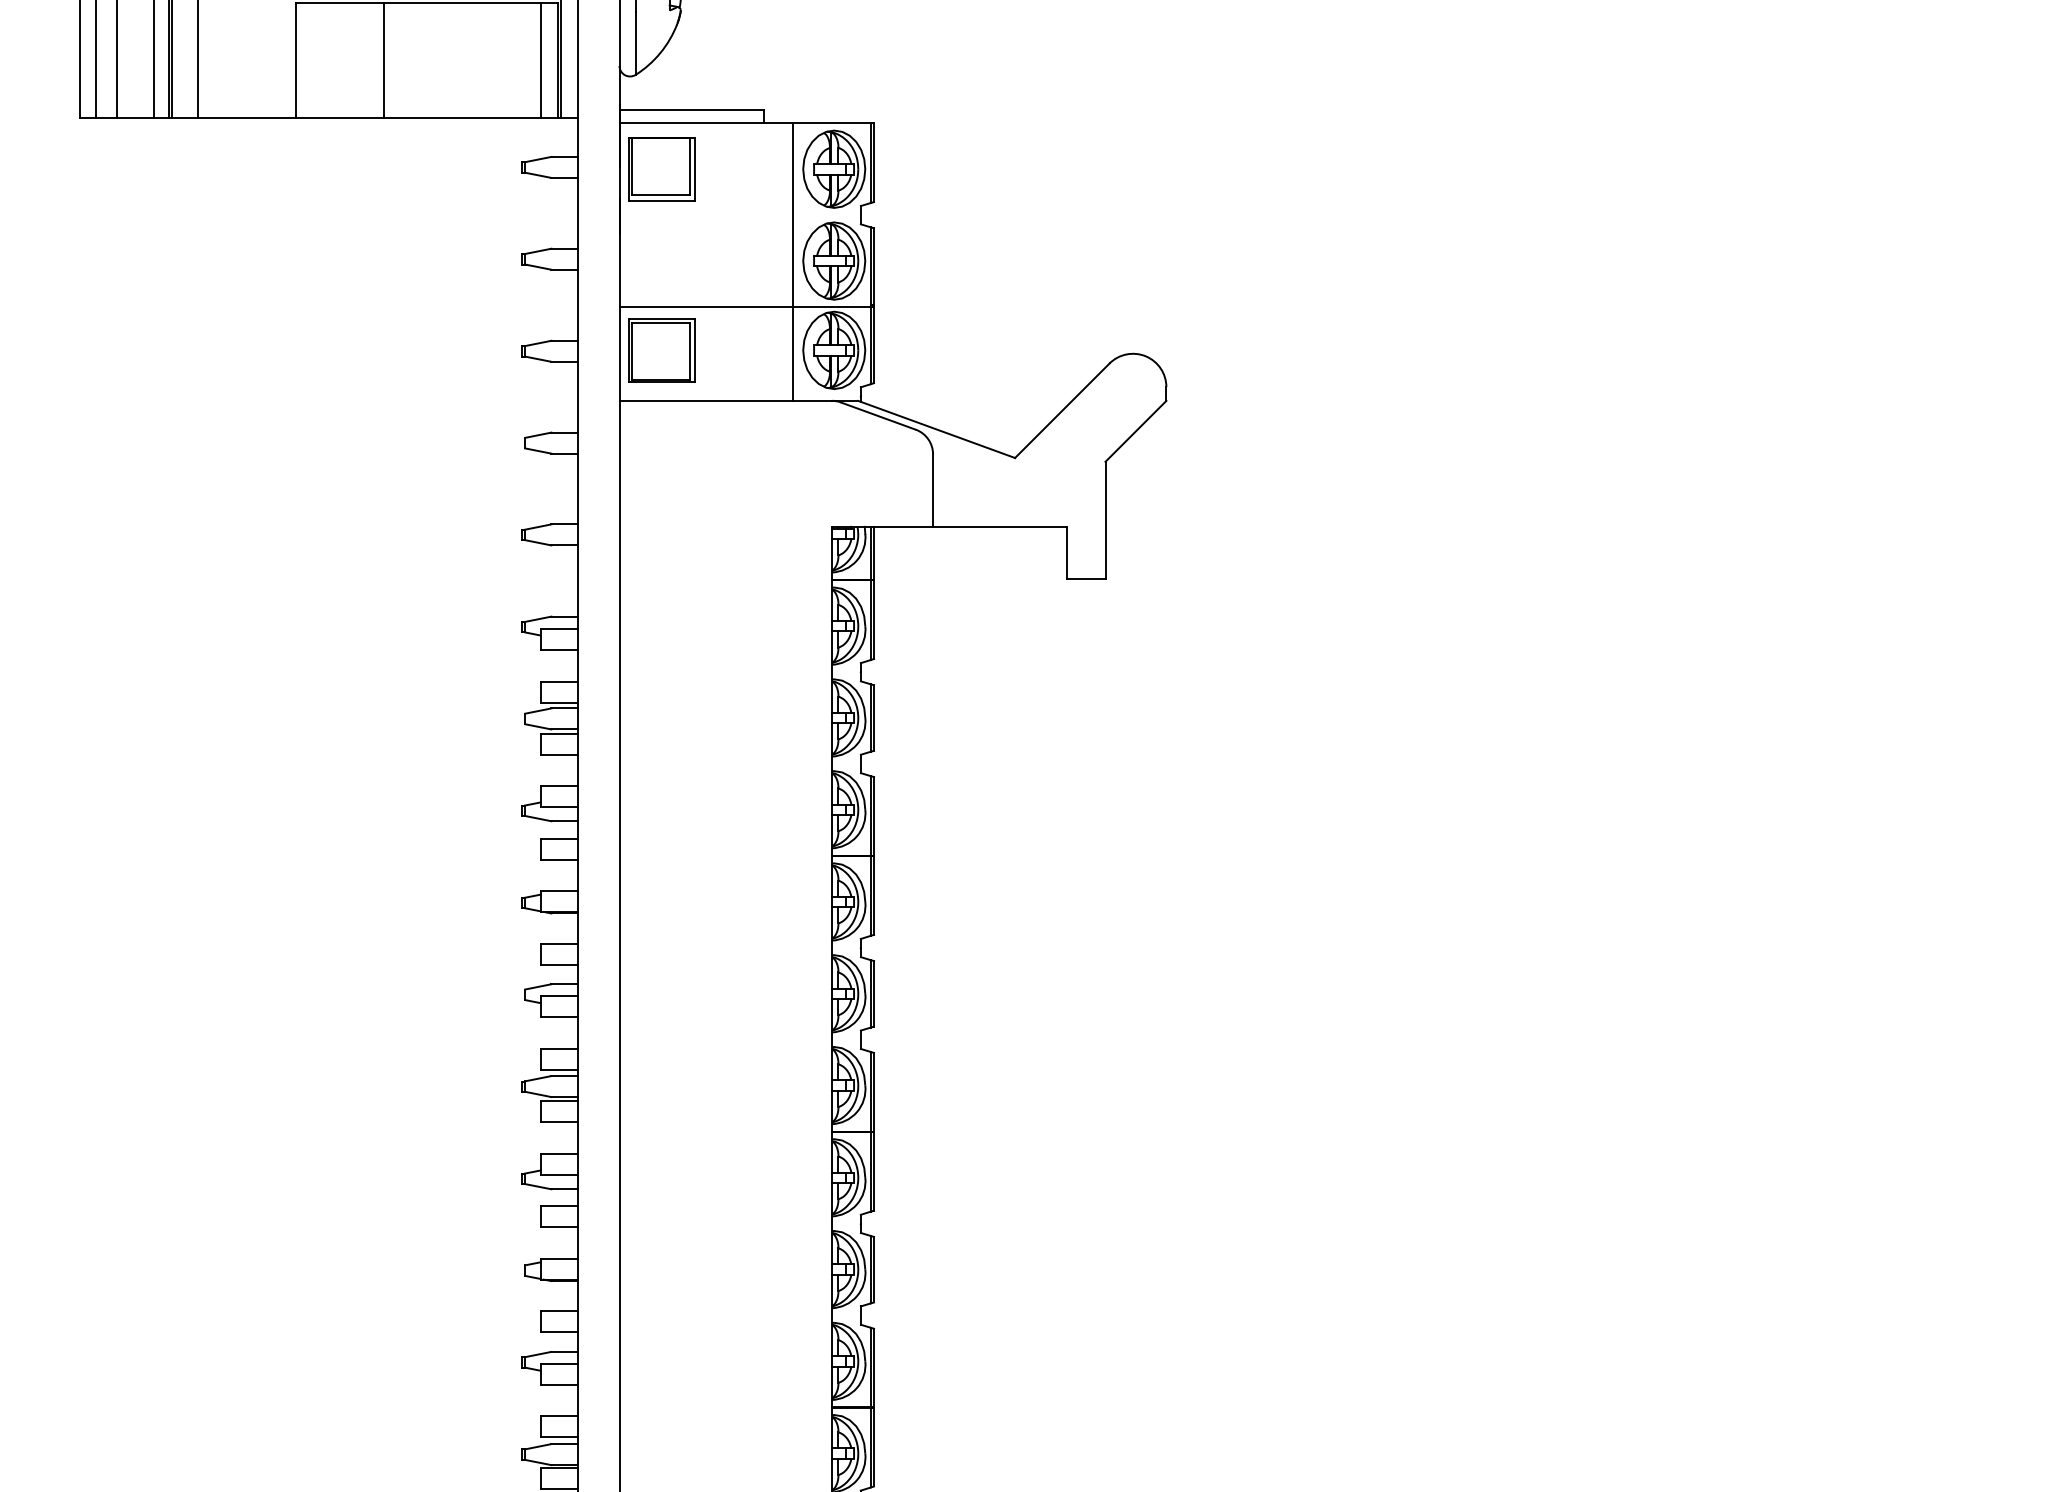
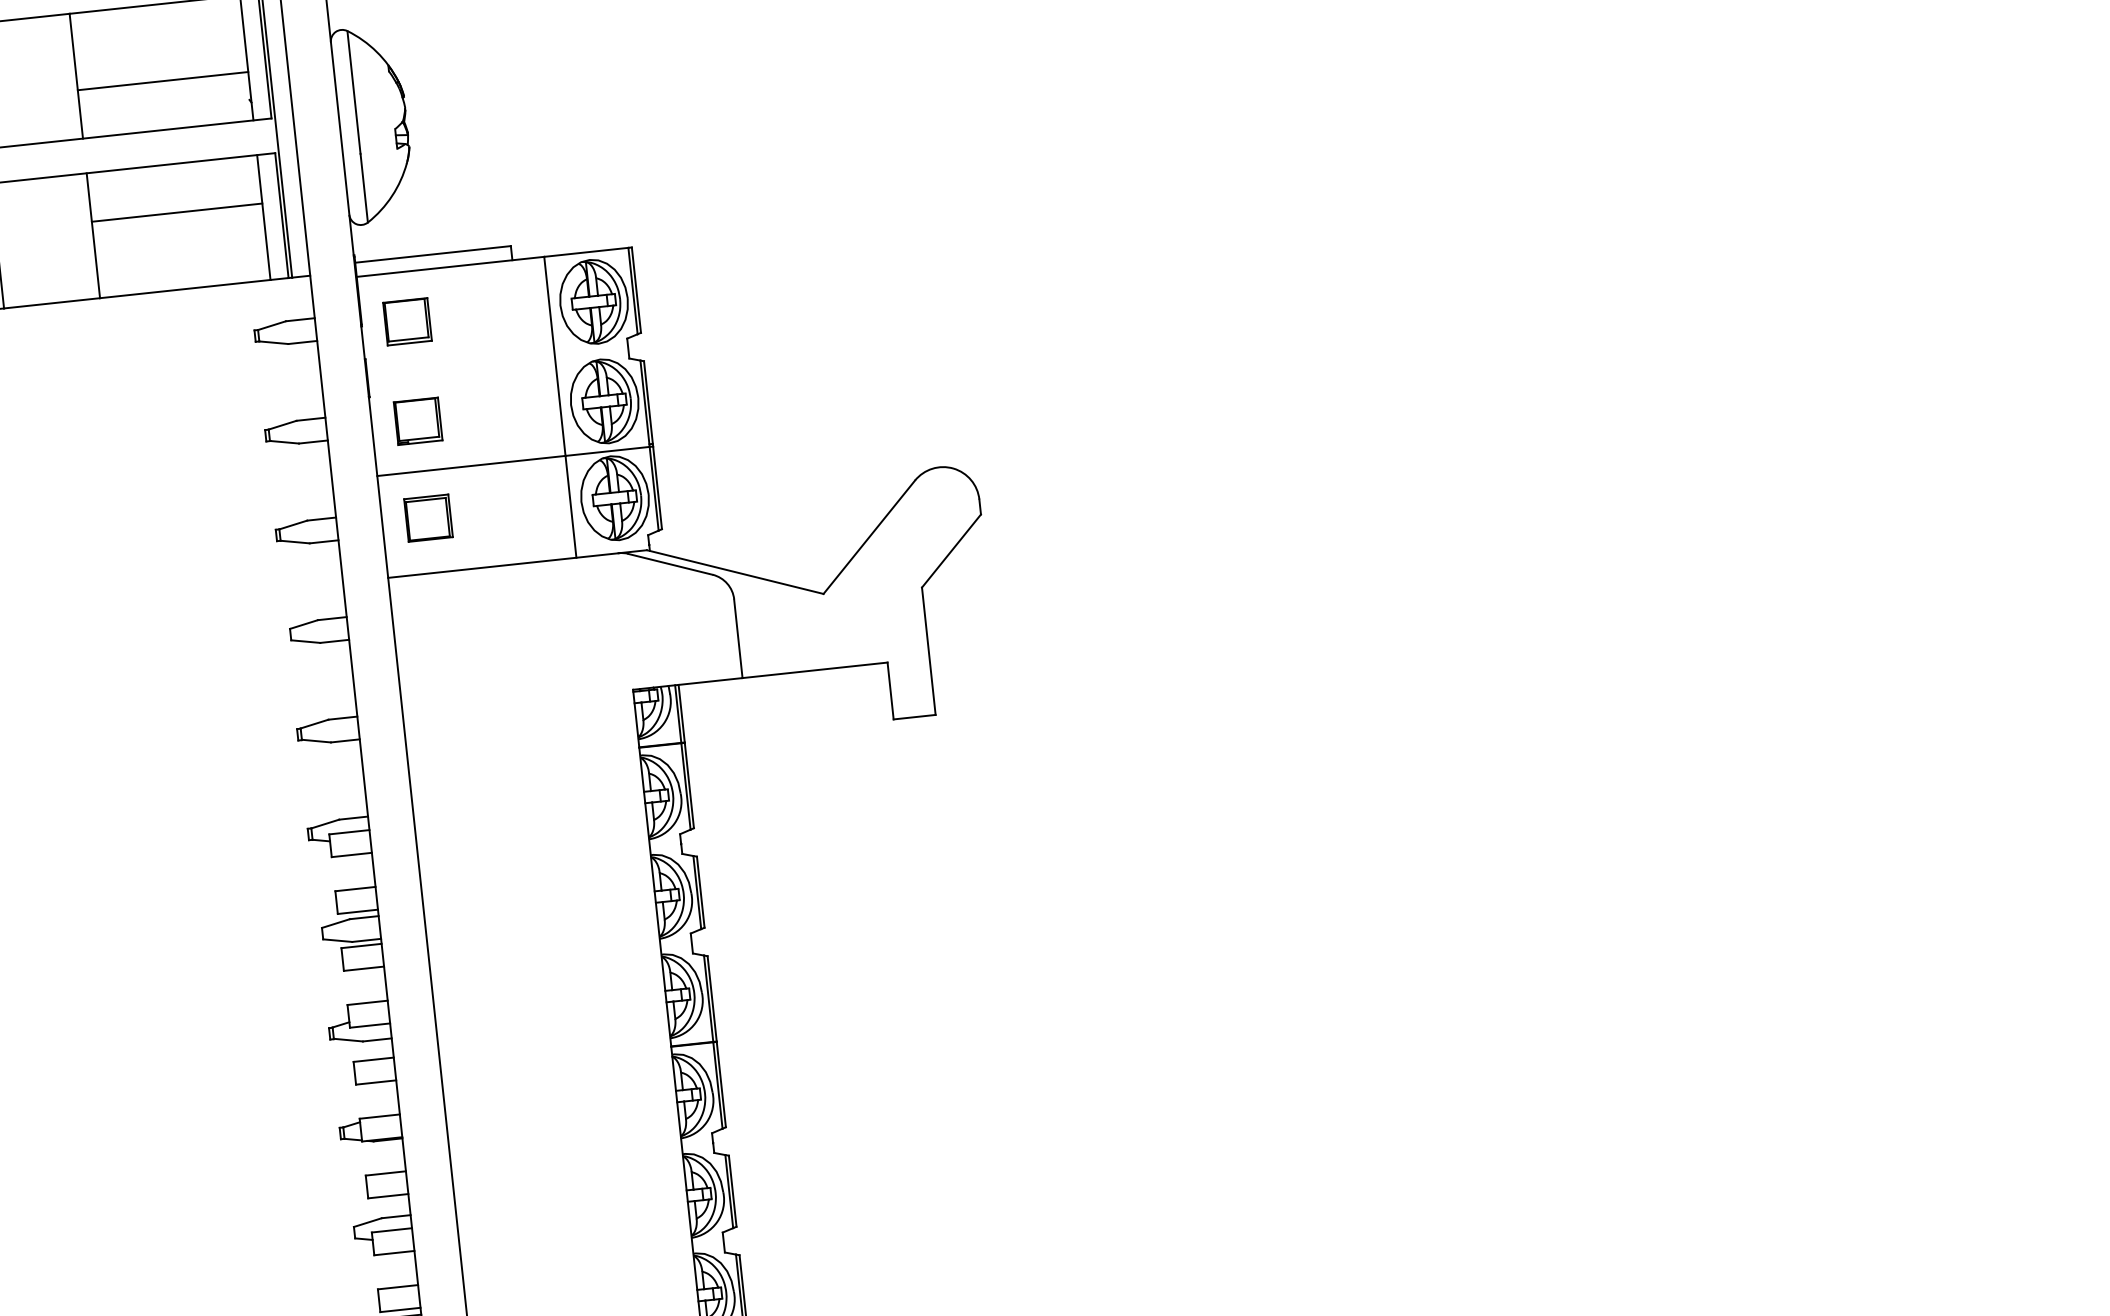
line: (462, 47) -> (176, 212), added
part: (662, 169) -> (407, 322), size x0.62
part: (662, 260) -> (418, 420), added
part: (662, 350) -> (428, 518), size x0.62

